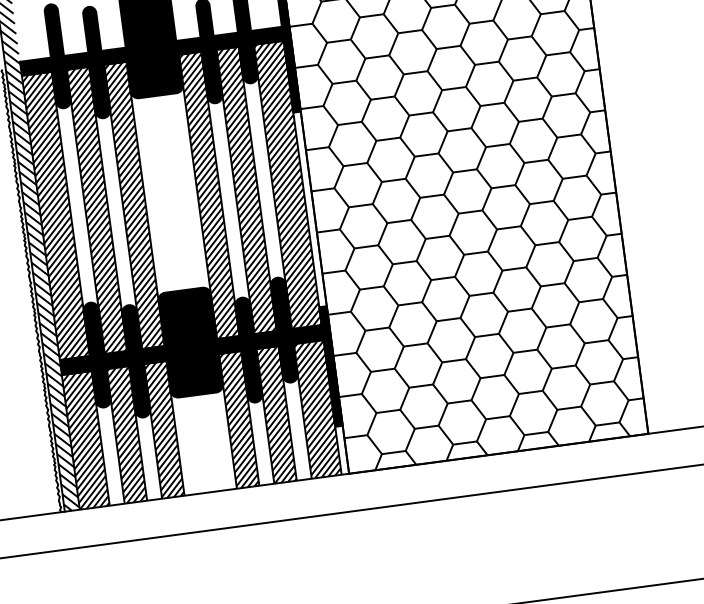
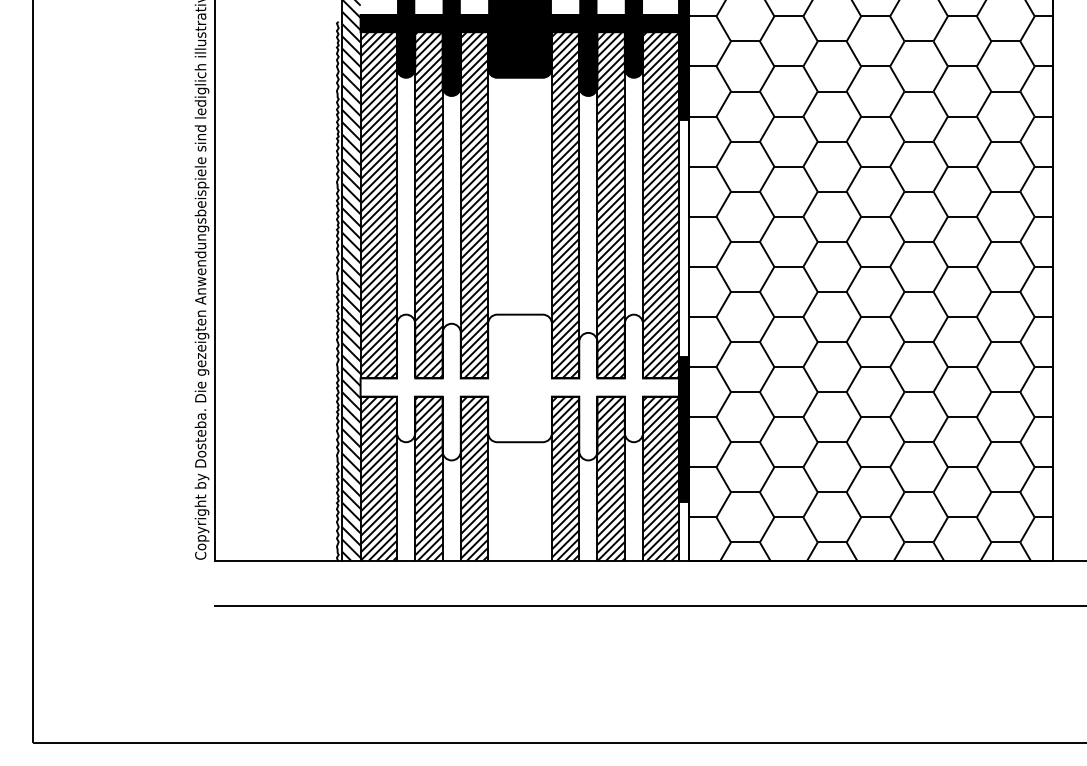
fill: (191, 350) -> (519, 387), removed

